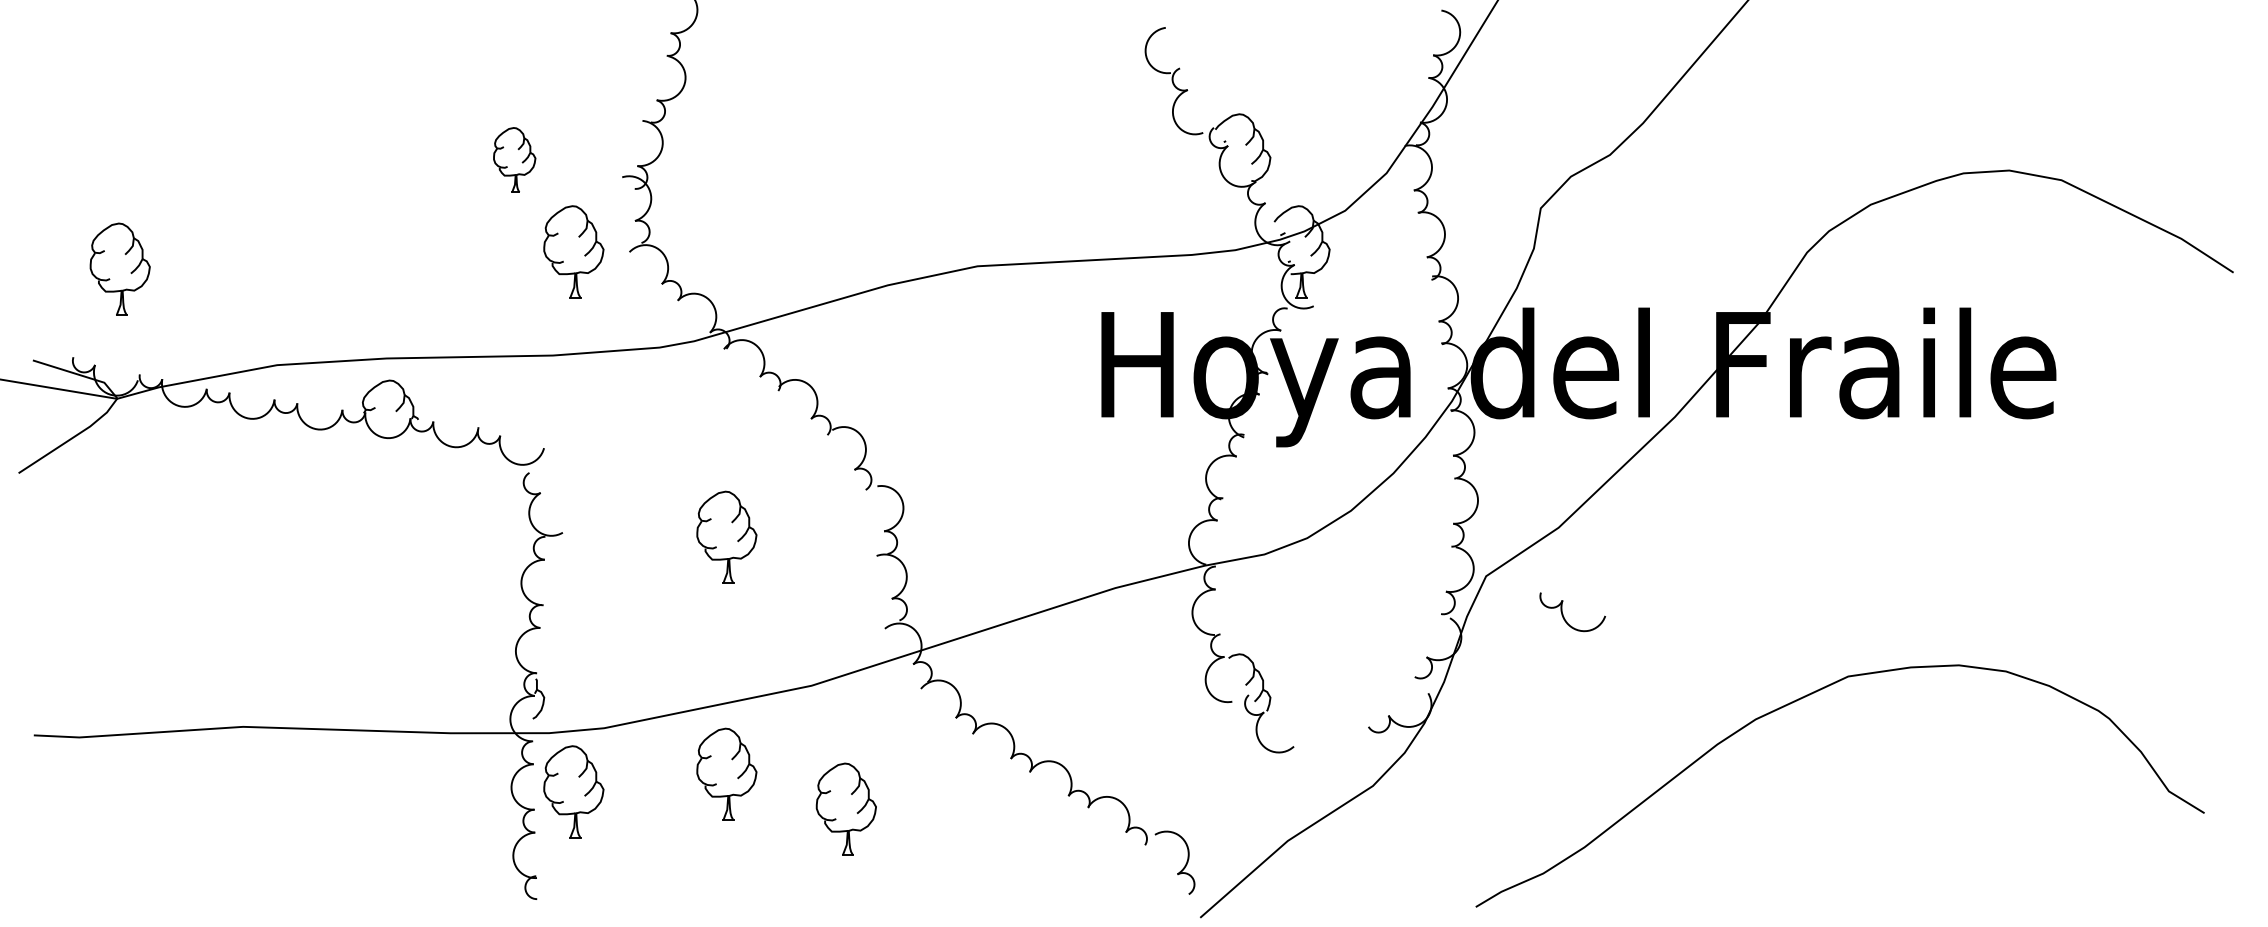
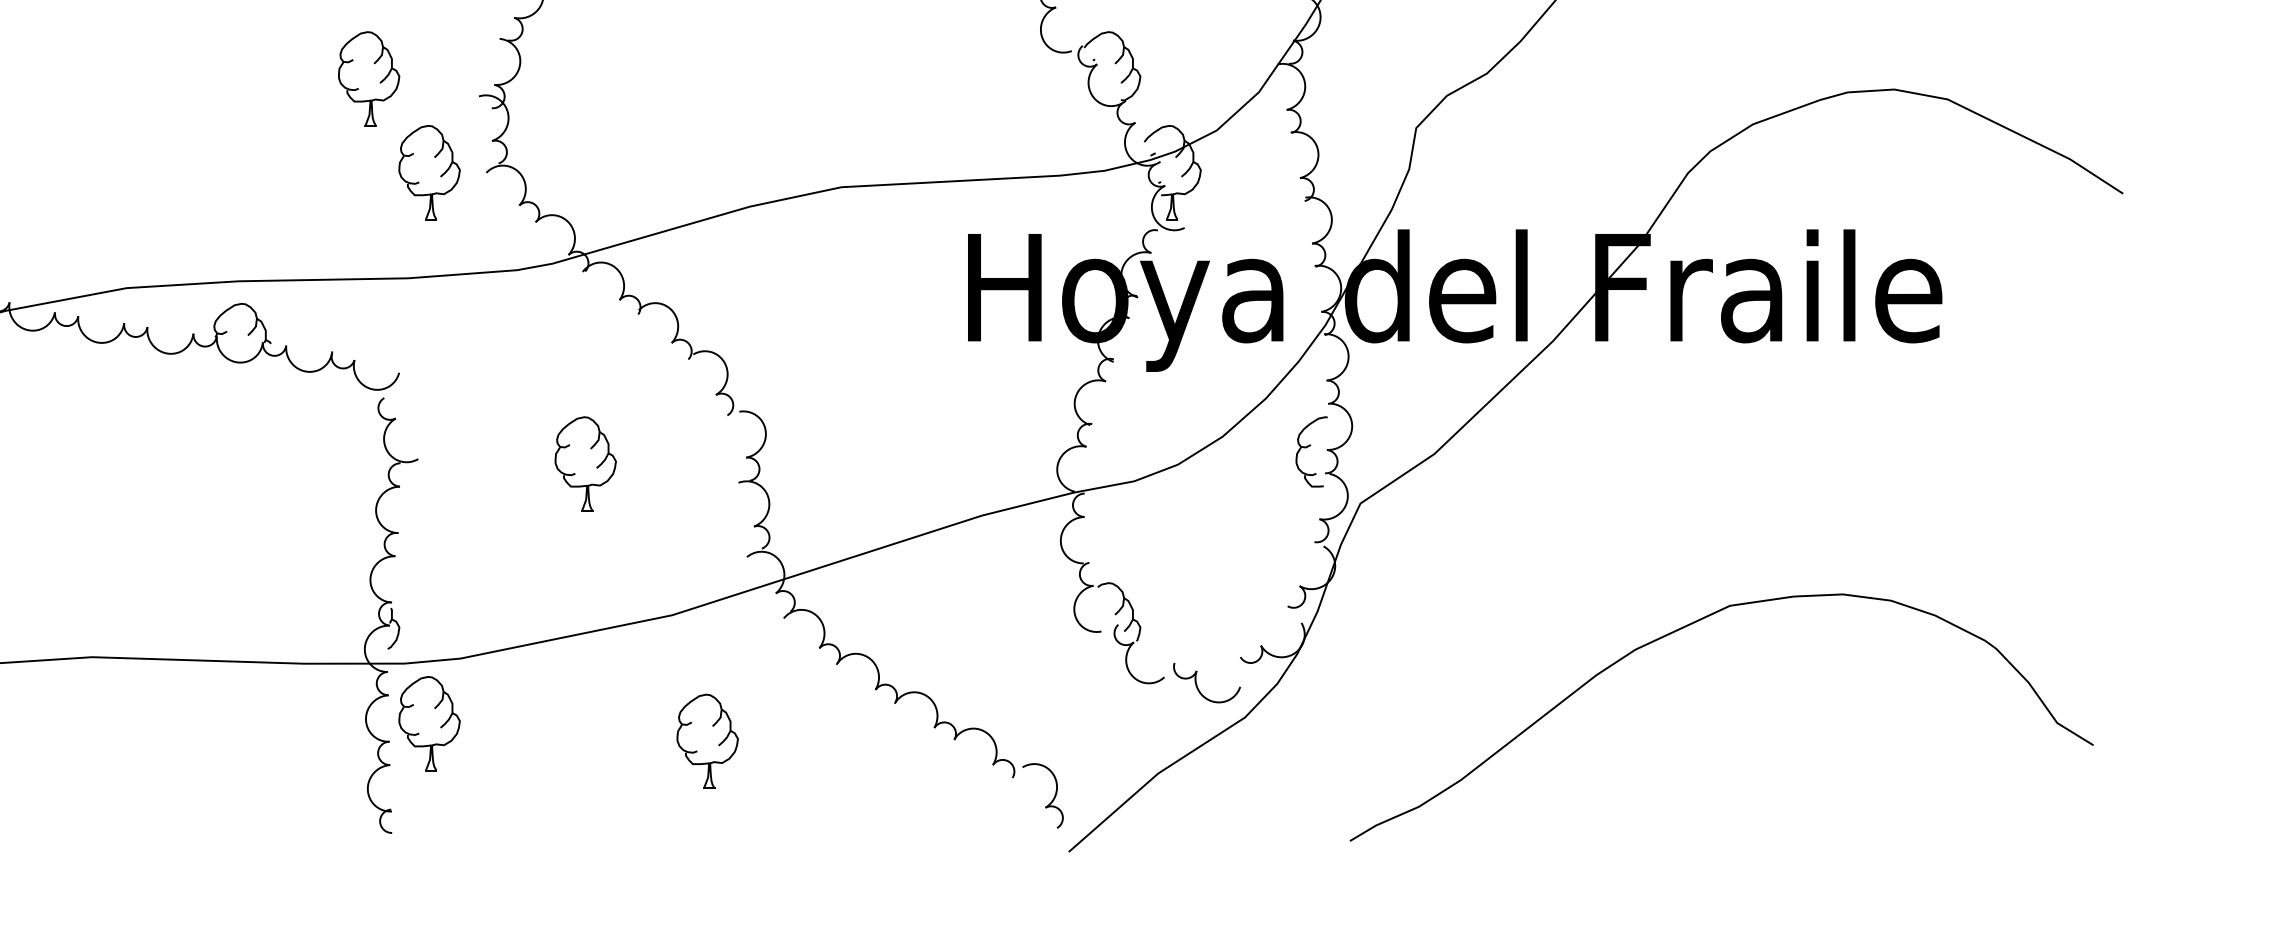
part: (514, 159) -> (369, 78), size x1.43
part: (1437, 525) -> (1310, 451), added
part: (1564, 616) -> (1198, 687), moved
part: (726, 773) -> (585, 704), removed

